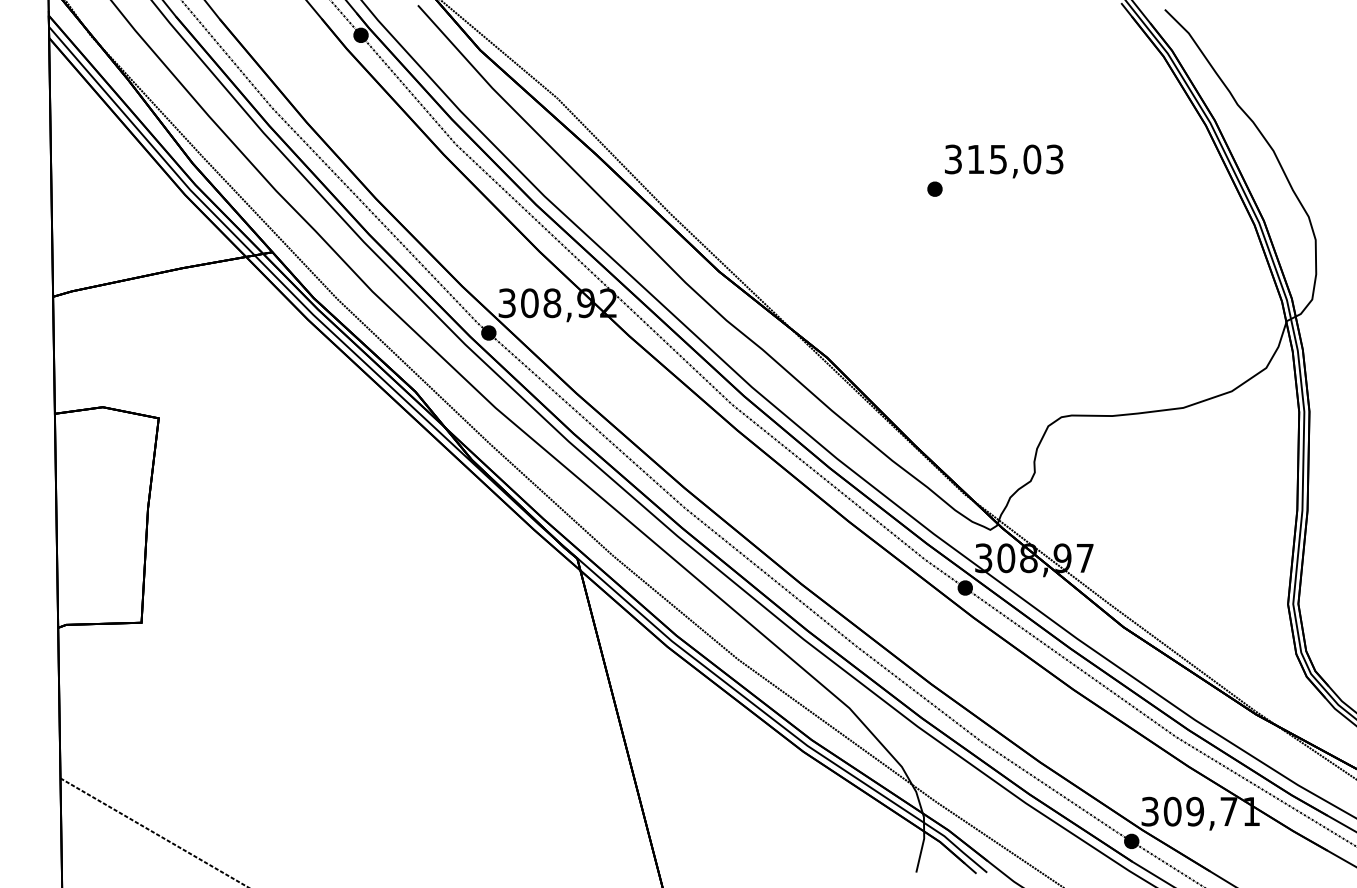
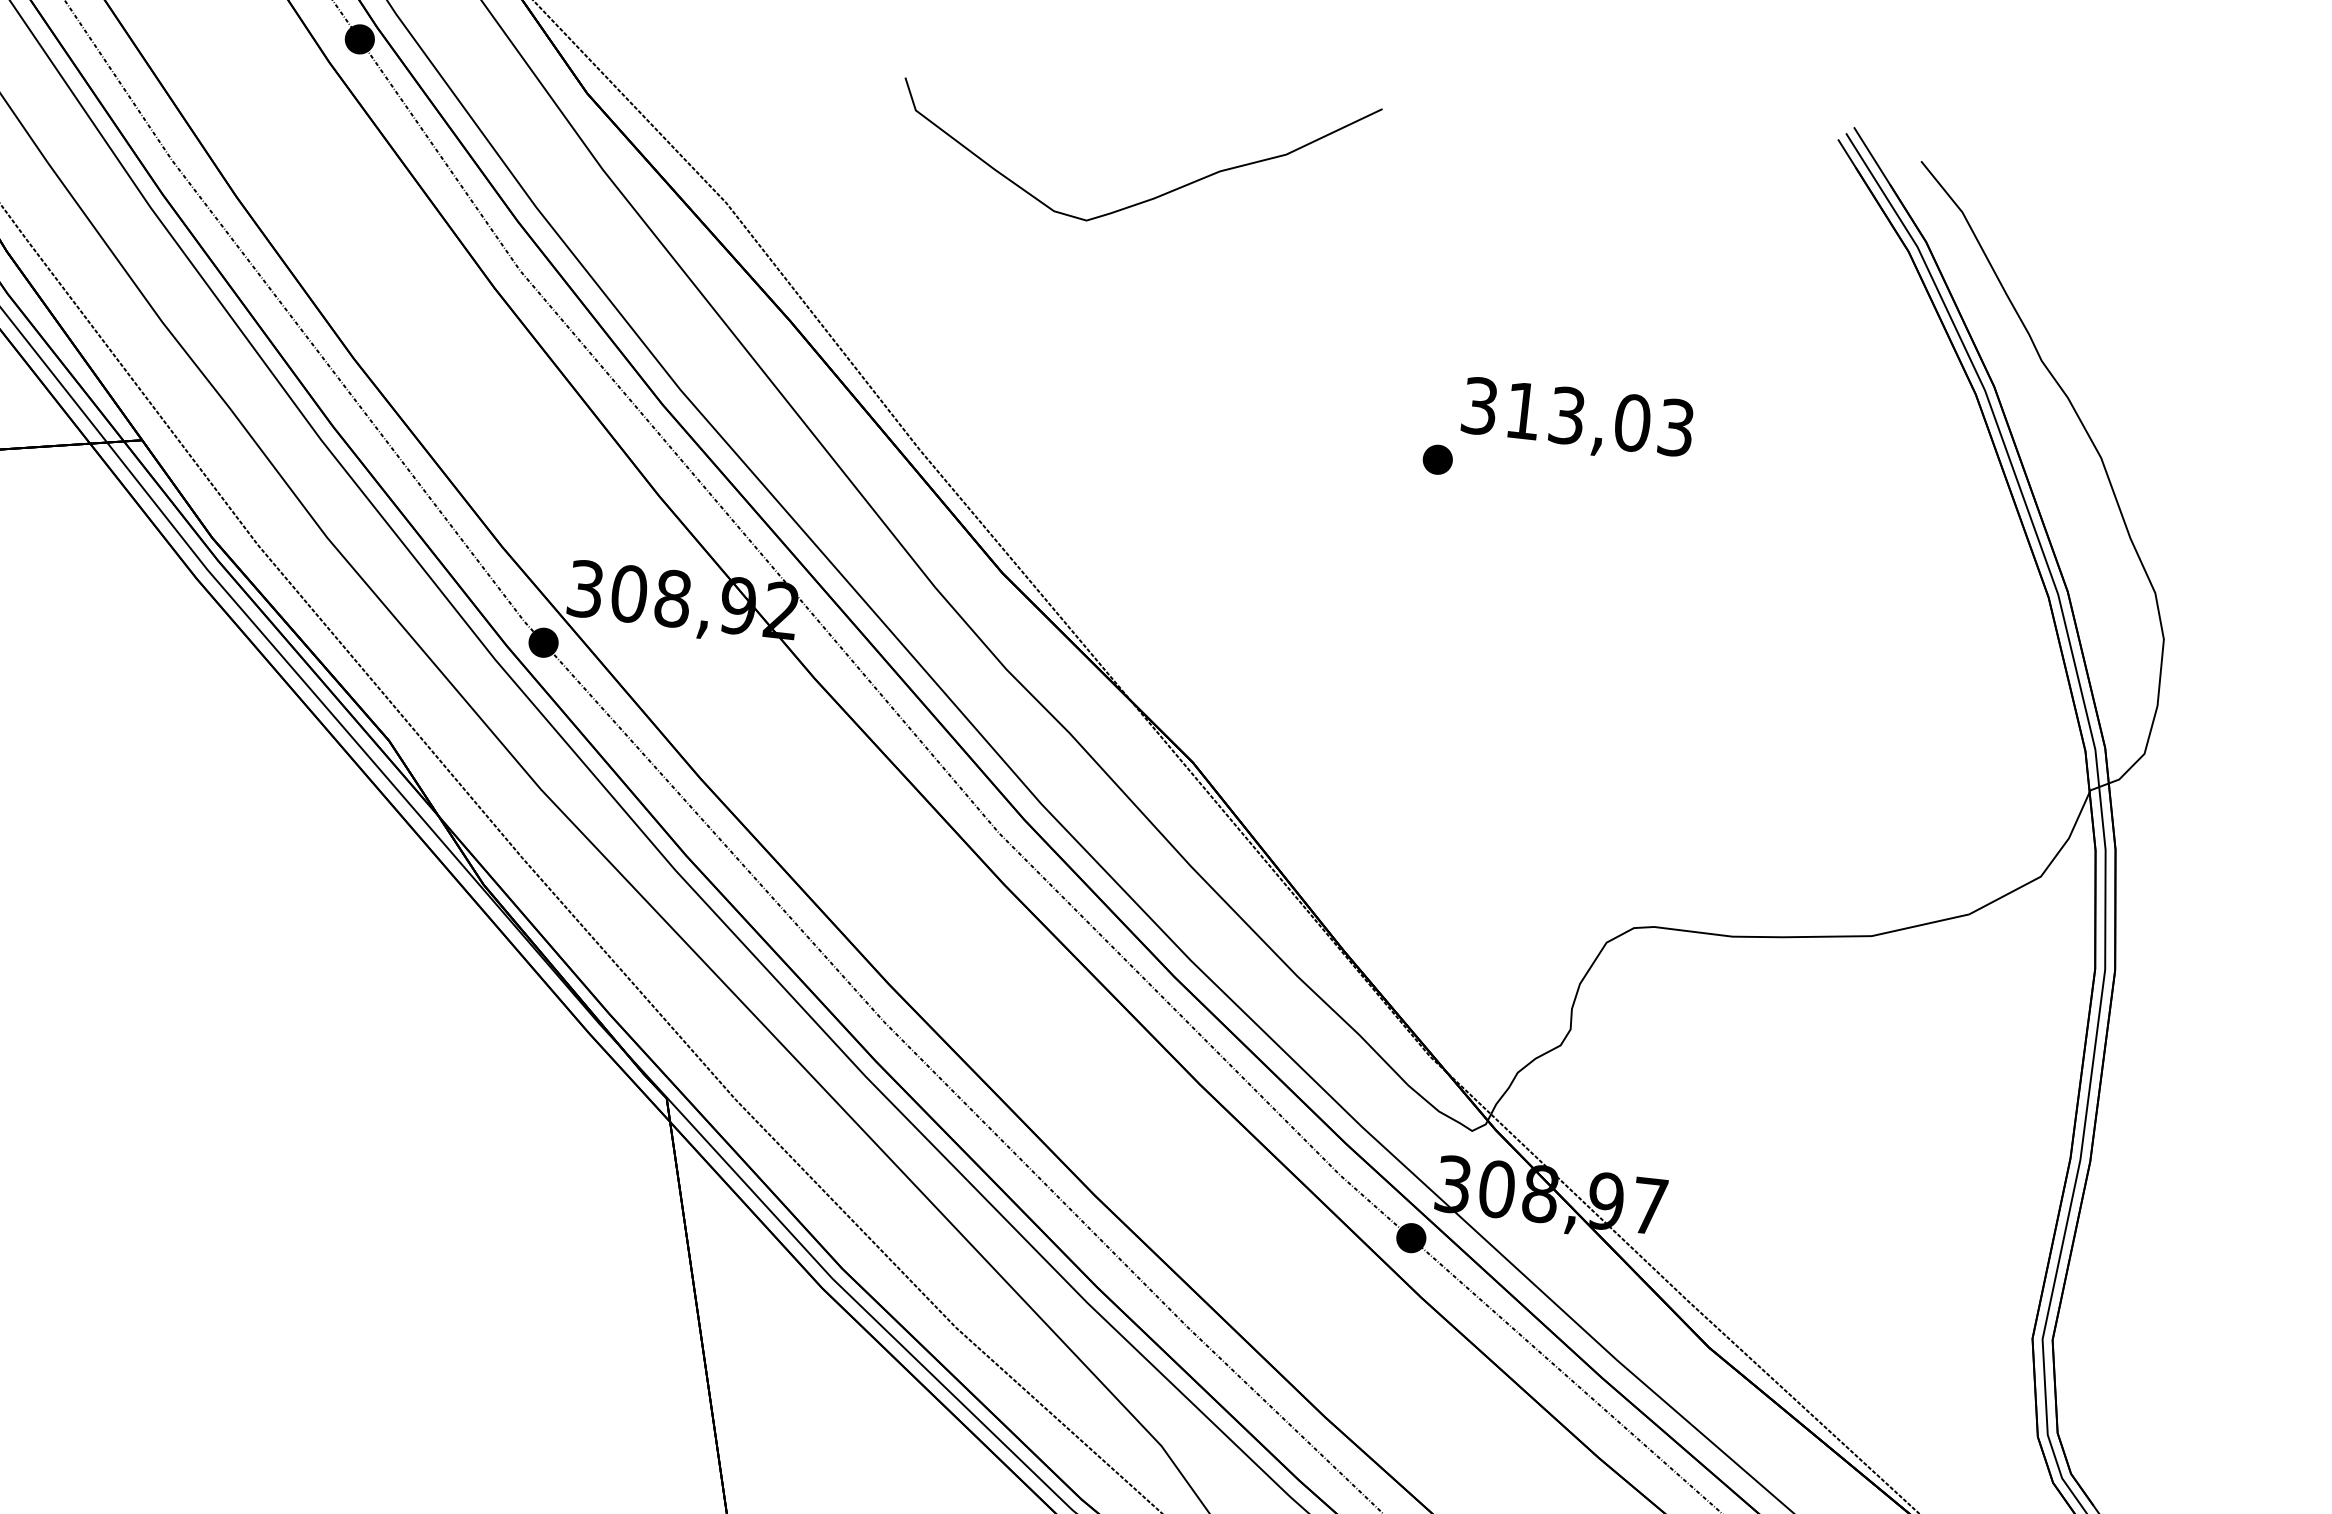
curve: (775, 70) -> (1154, 195), added
text: (998, 158) -> (1567, 413), 315,03 -> 313,03

